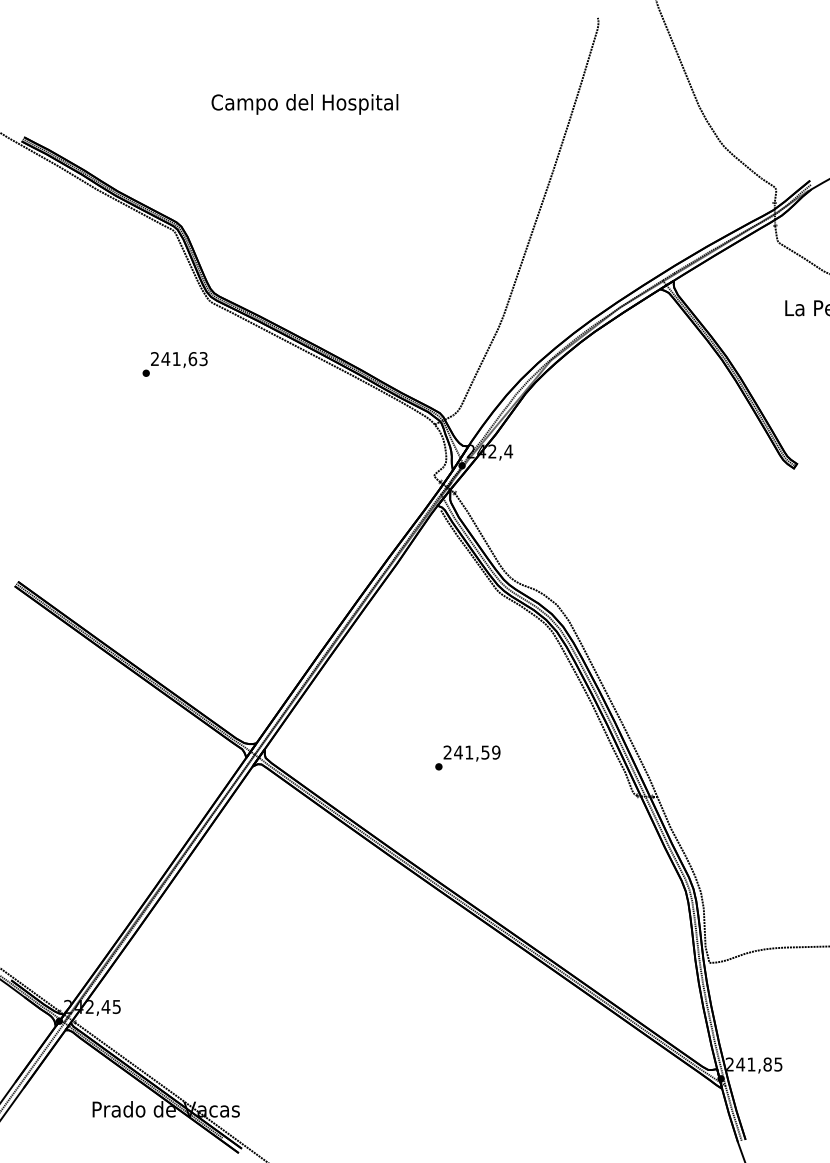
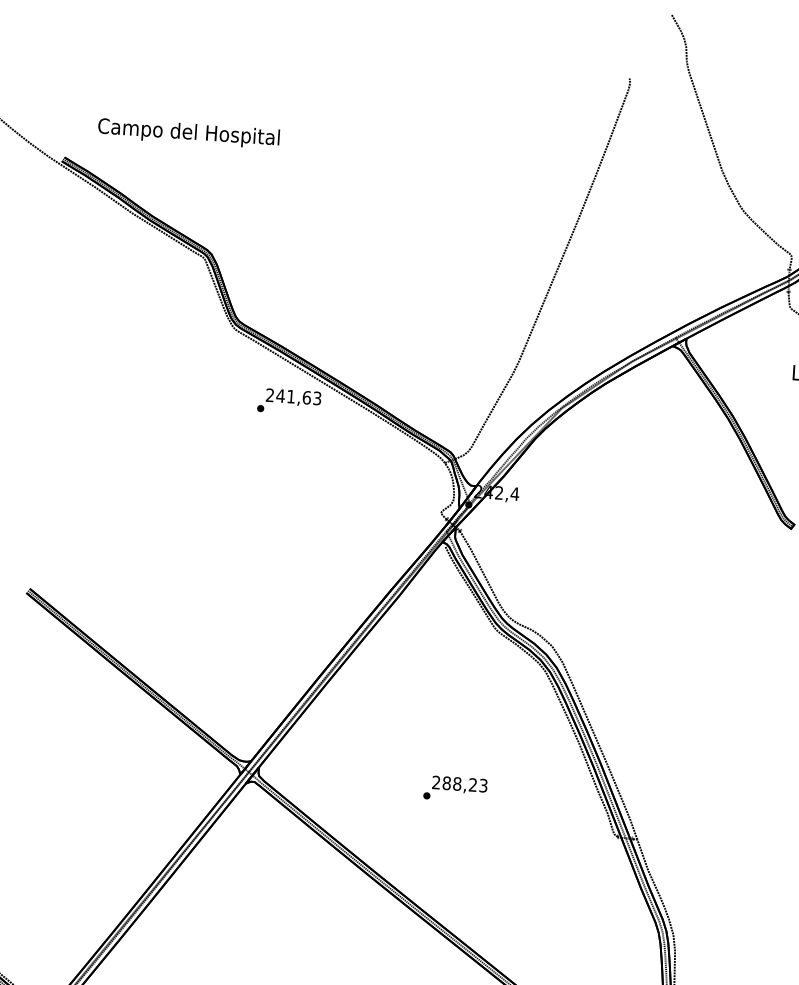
text: (304, 104) -> (188, 133), moved
text: (174, 364) -> (288, 401), moved
text: (477, 752) -> (465, 784), 241,59 -> 288,23

